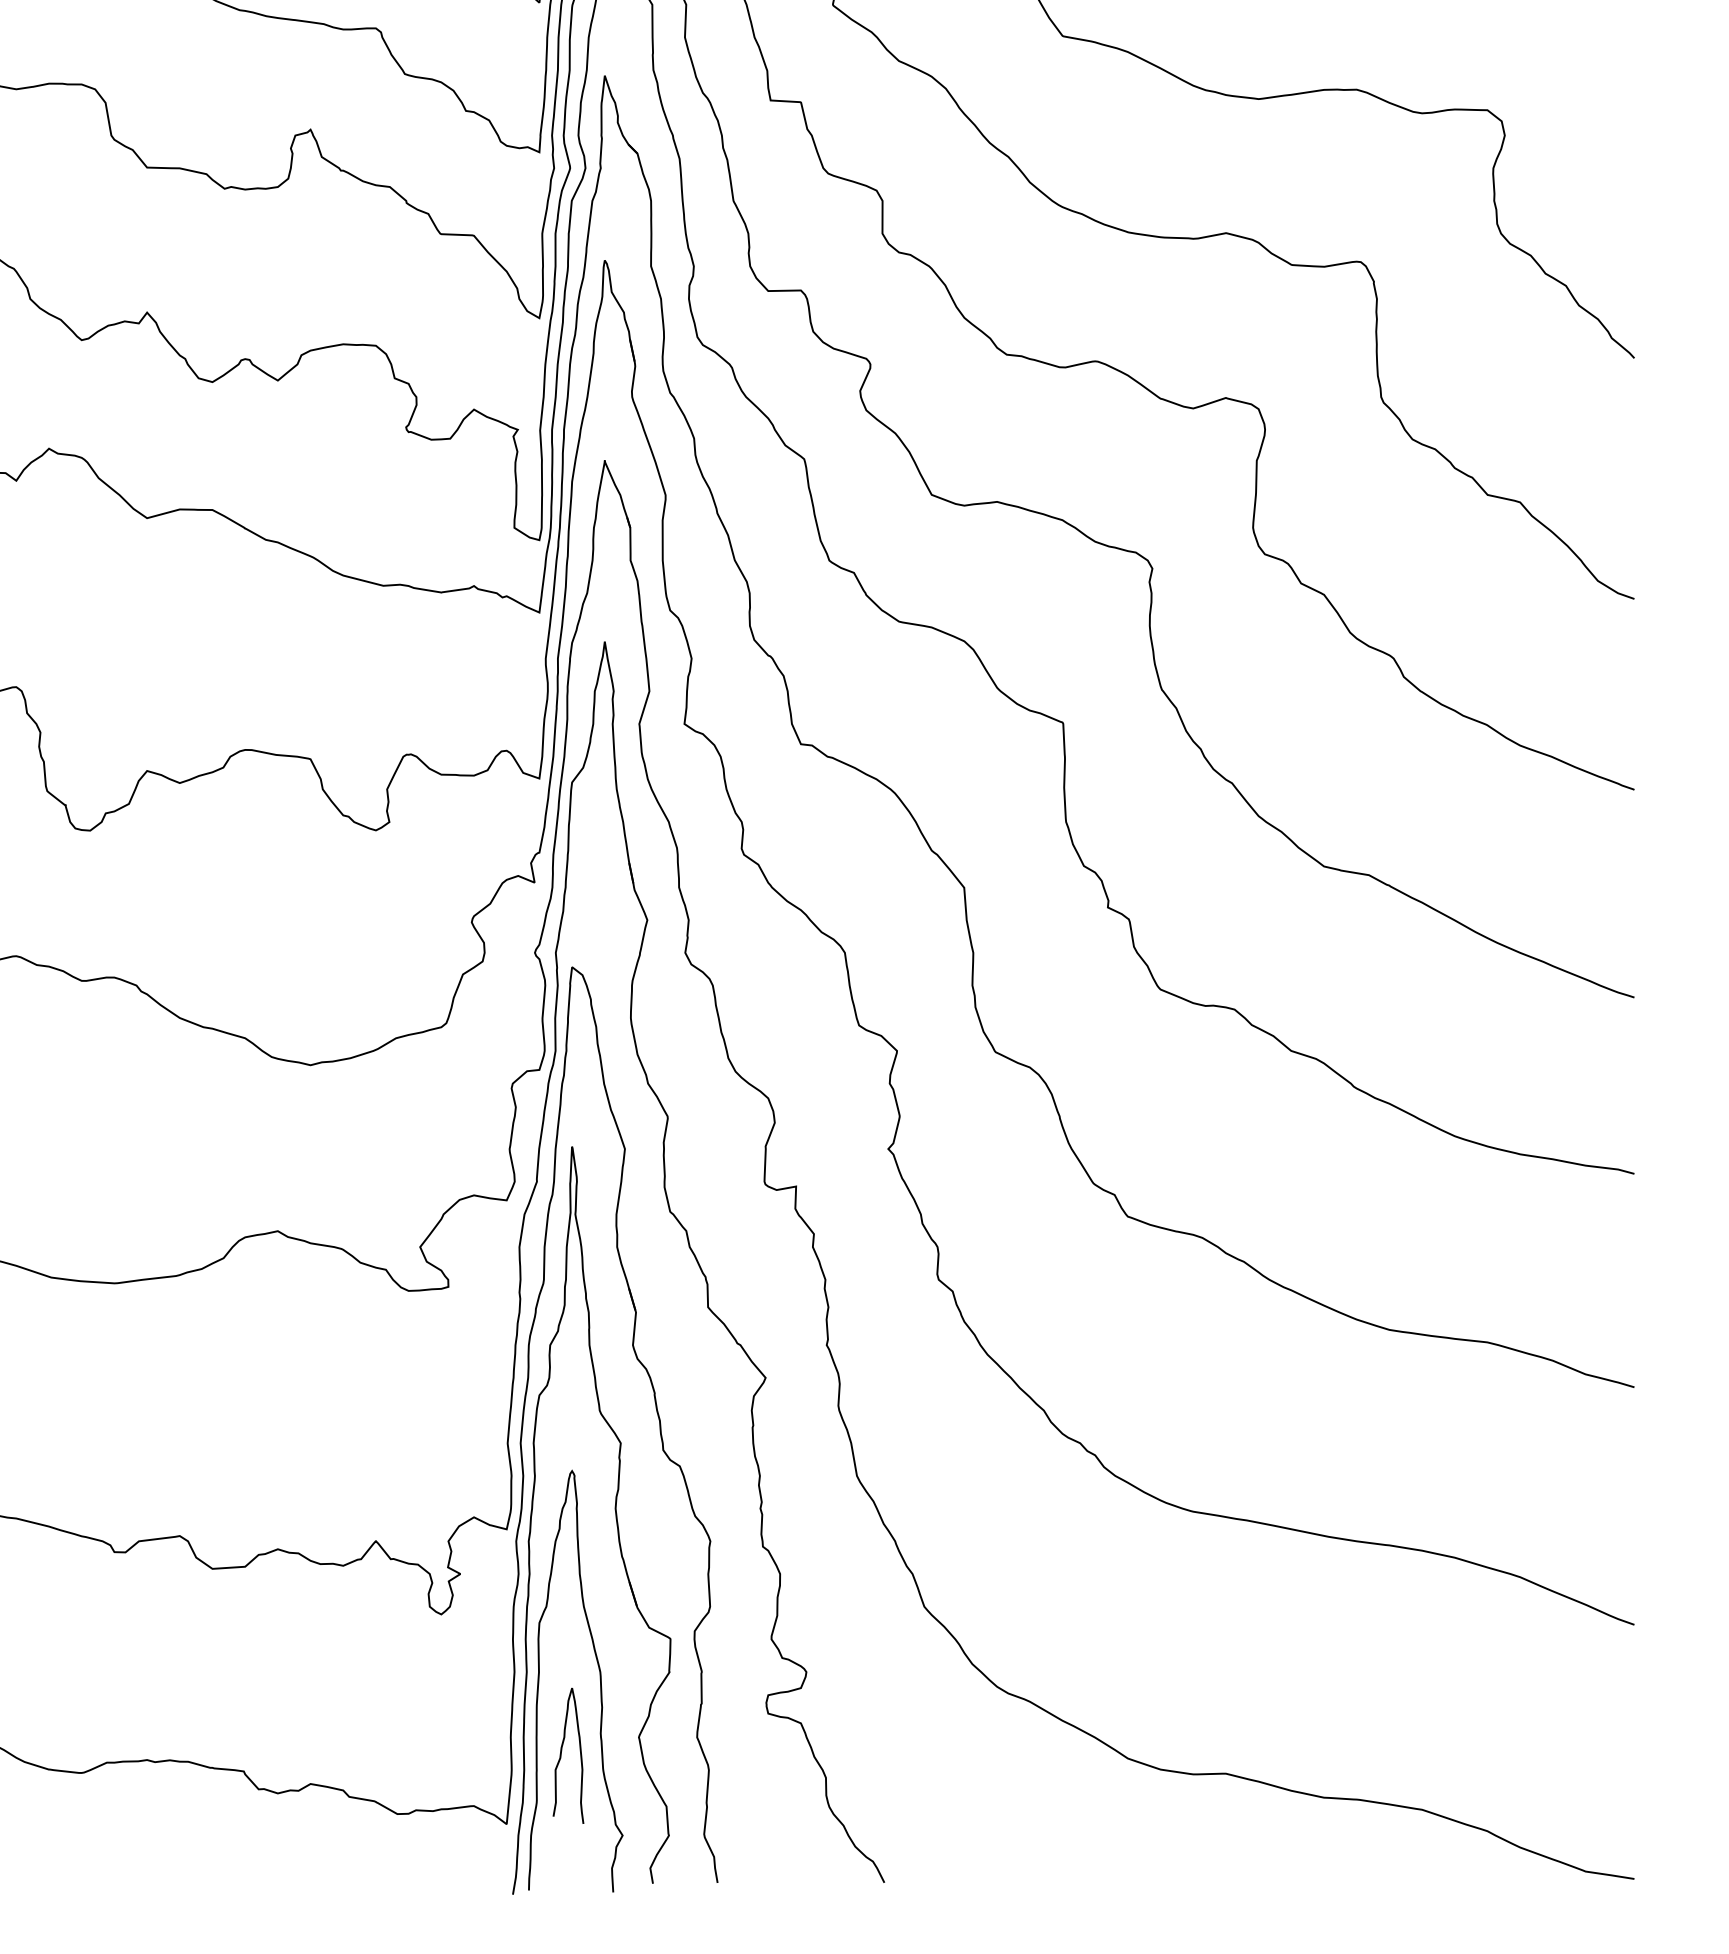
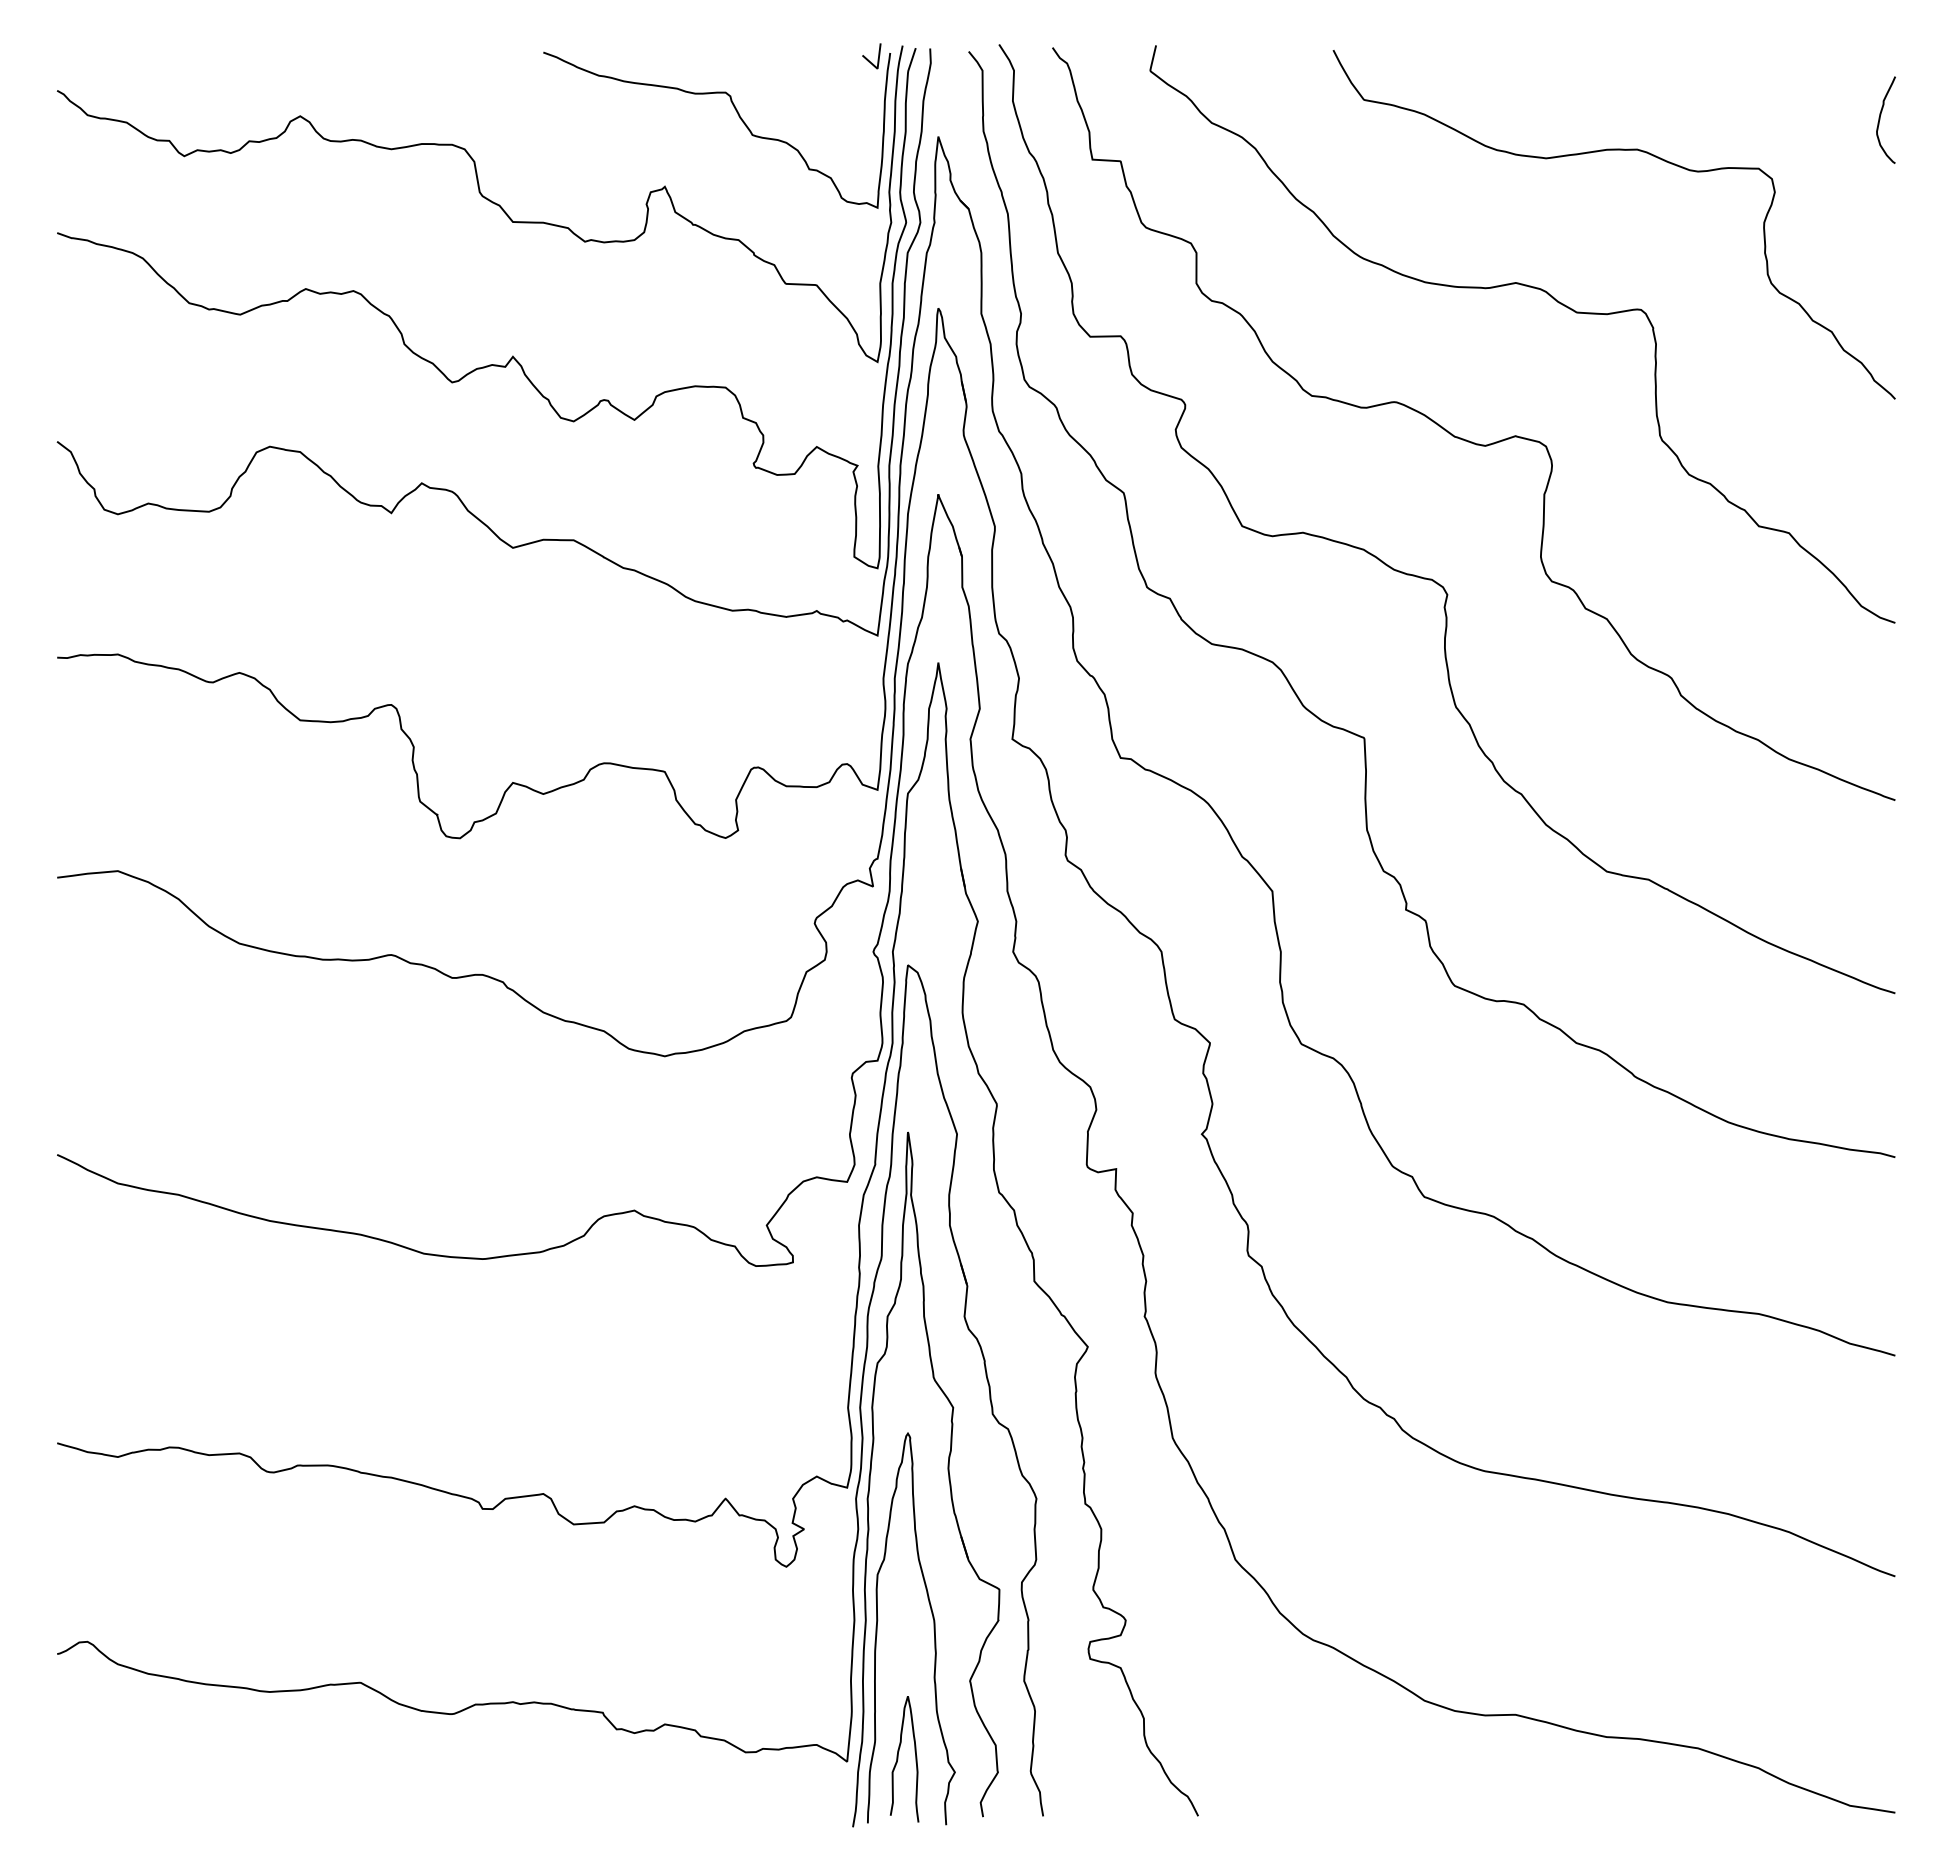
curve: (1618, 57) -> (1880, 119), added
curve: (561, 1756) -> (898, 1759), moved

